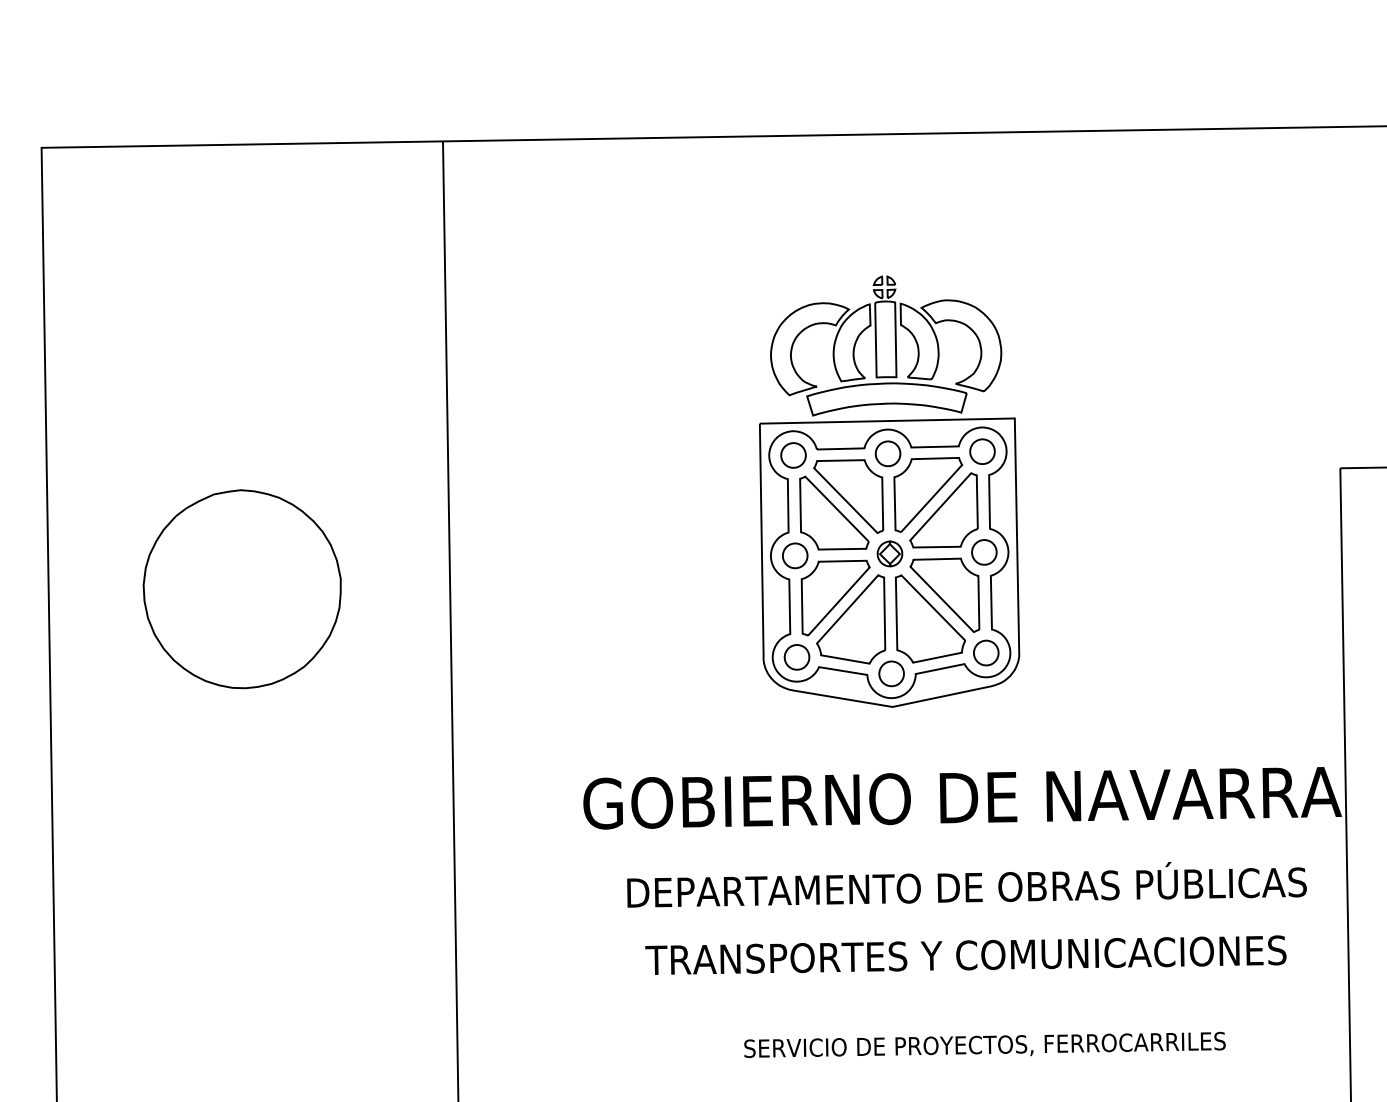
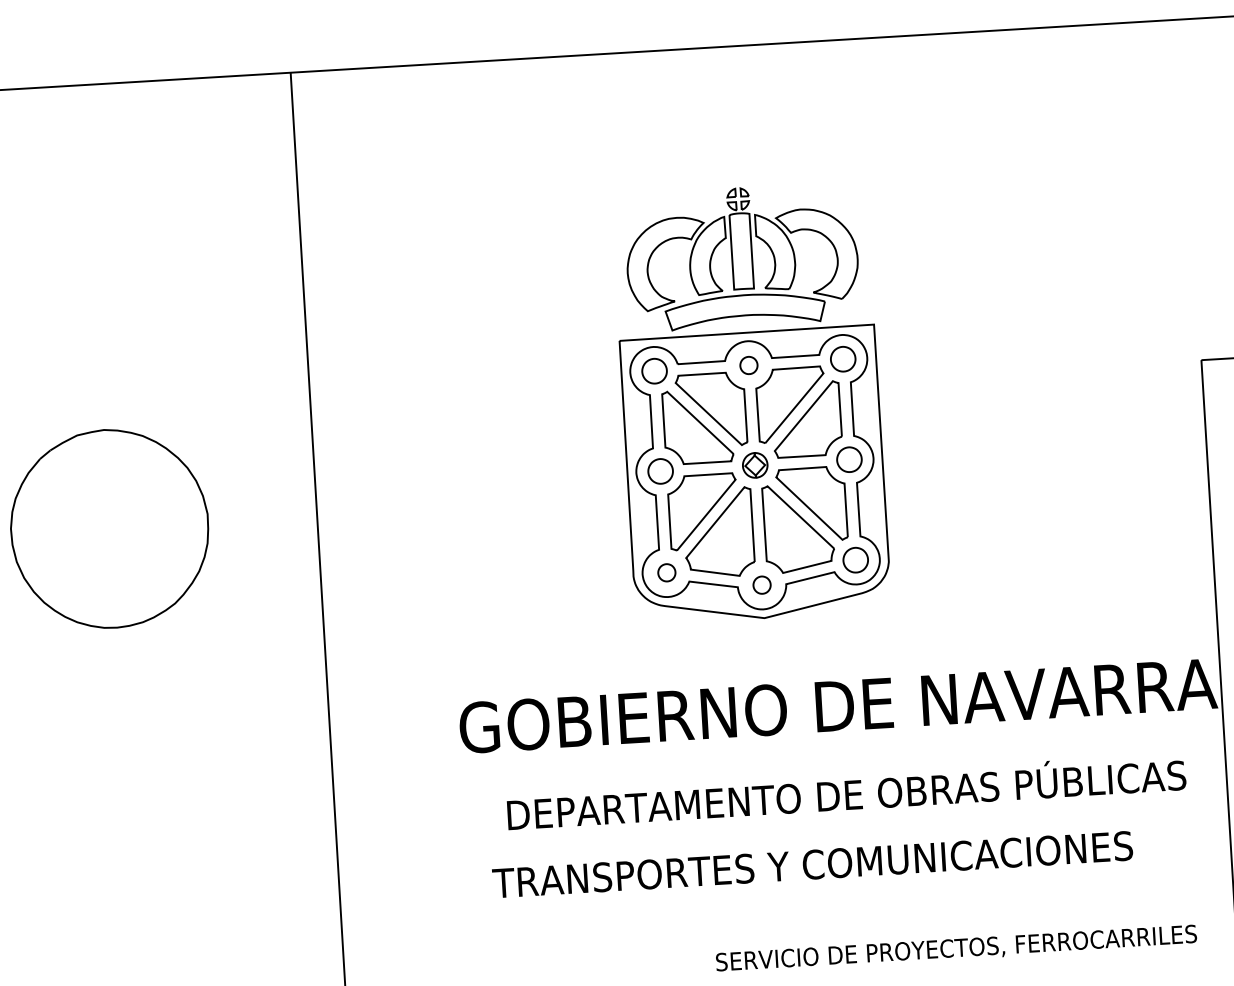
part: (887, 453) -> (748, 365), size x0.7
part: (796, 657) -> (666, 572), size x0.7
part: (891, 673) -> (761, 584), size x0.7
text: (965, 954) -> (812, 863), moved
text: (984, 1044) -> (955, 947), moved

